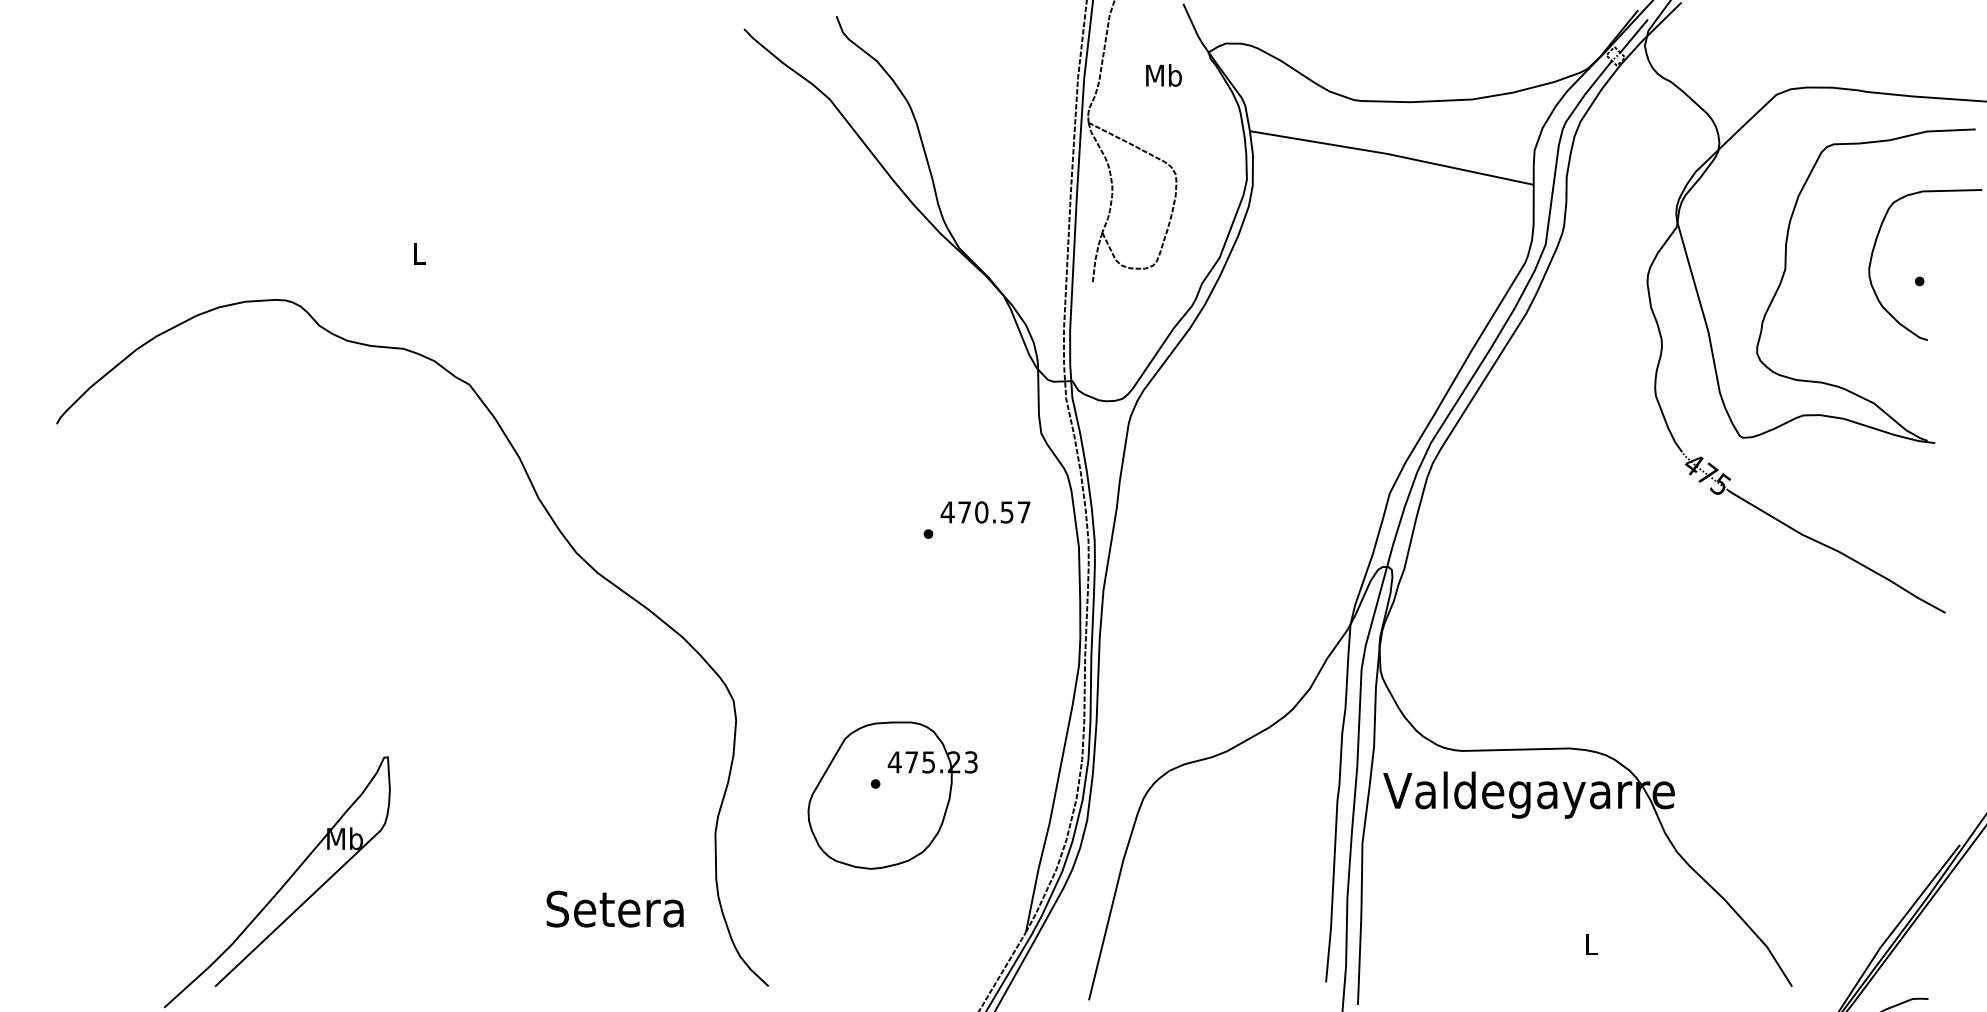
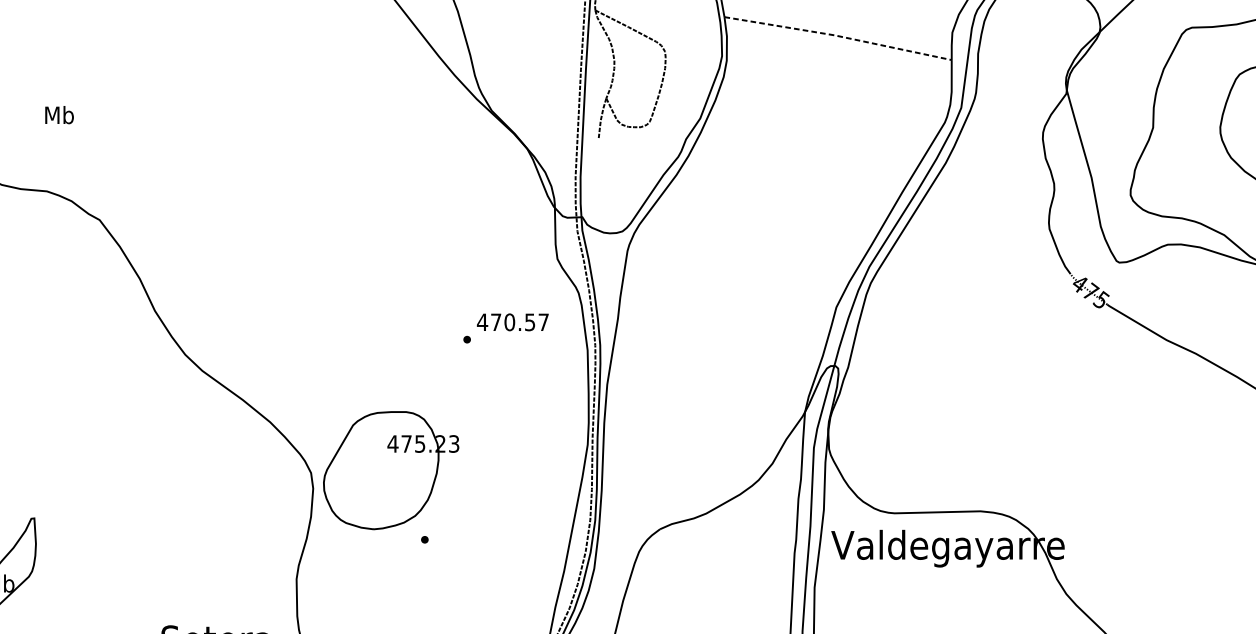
line: (1392, 155) -> (838, 36), solid -> dashed
text: (419, 253) -> (59, 115), L -> Mb
part: (892, 795) -> (391, 470), moved

